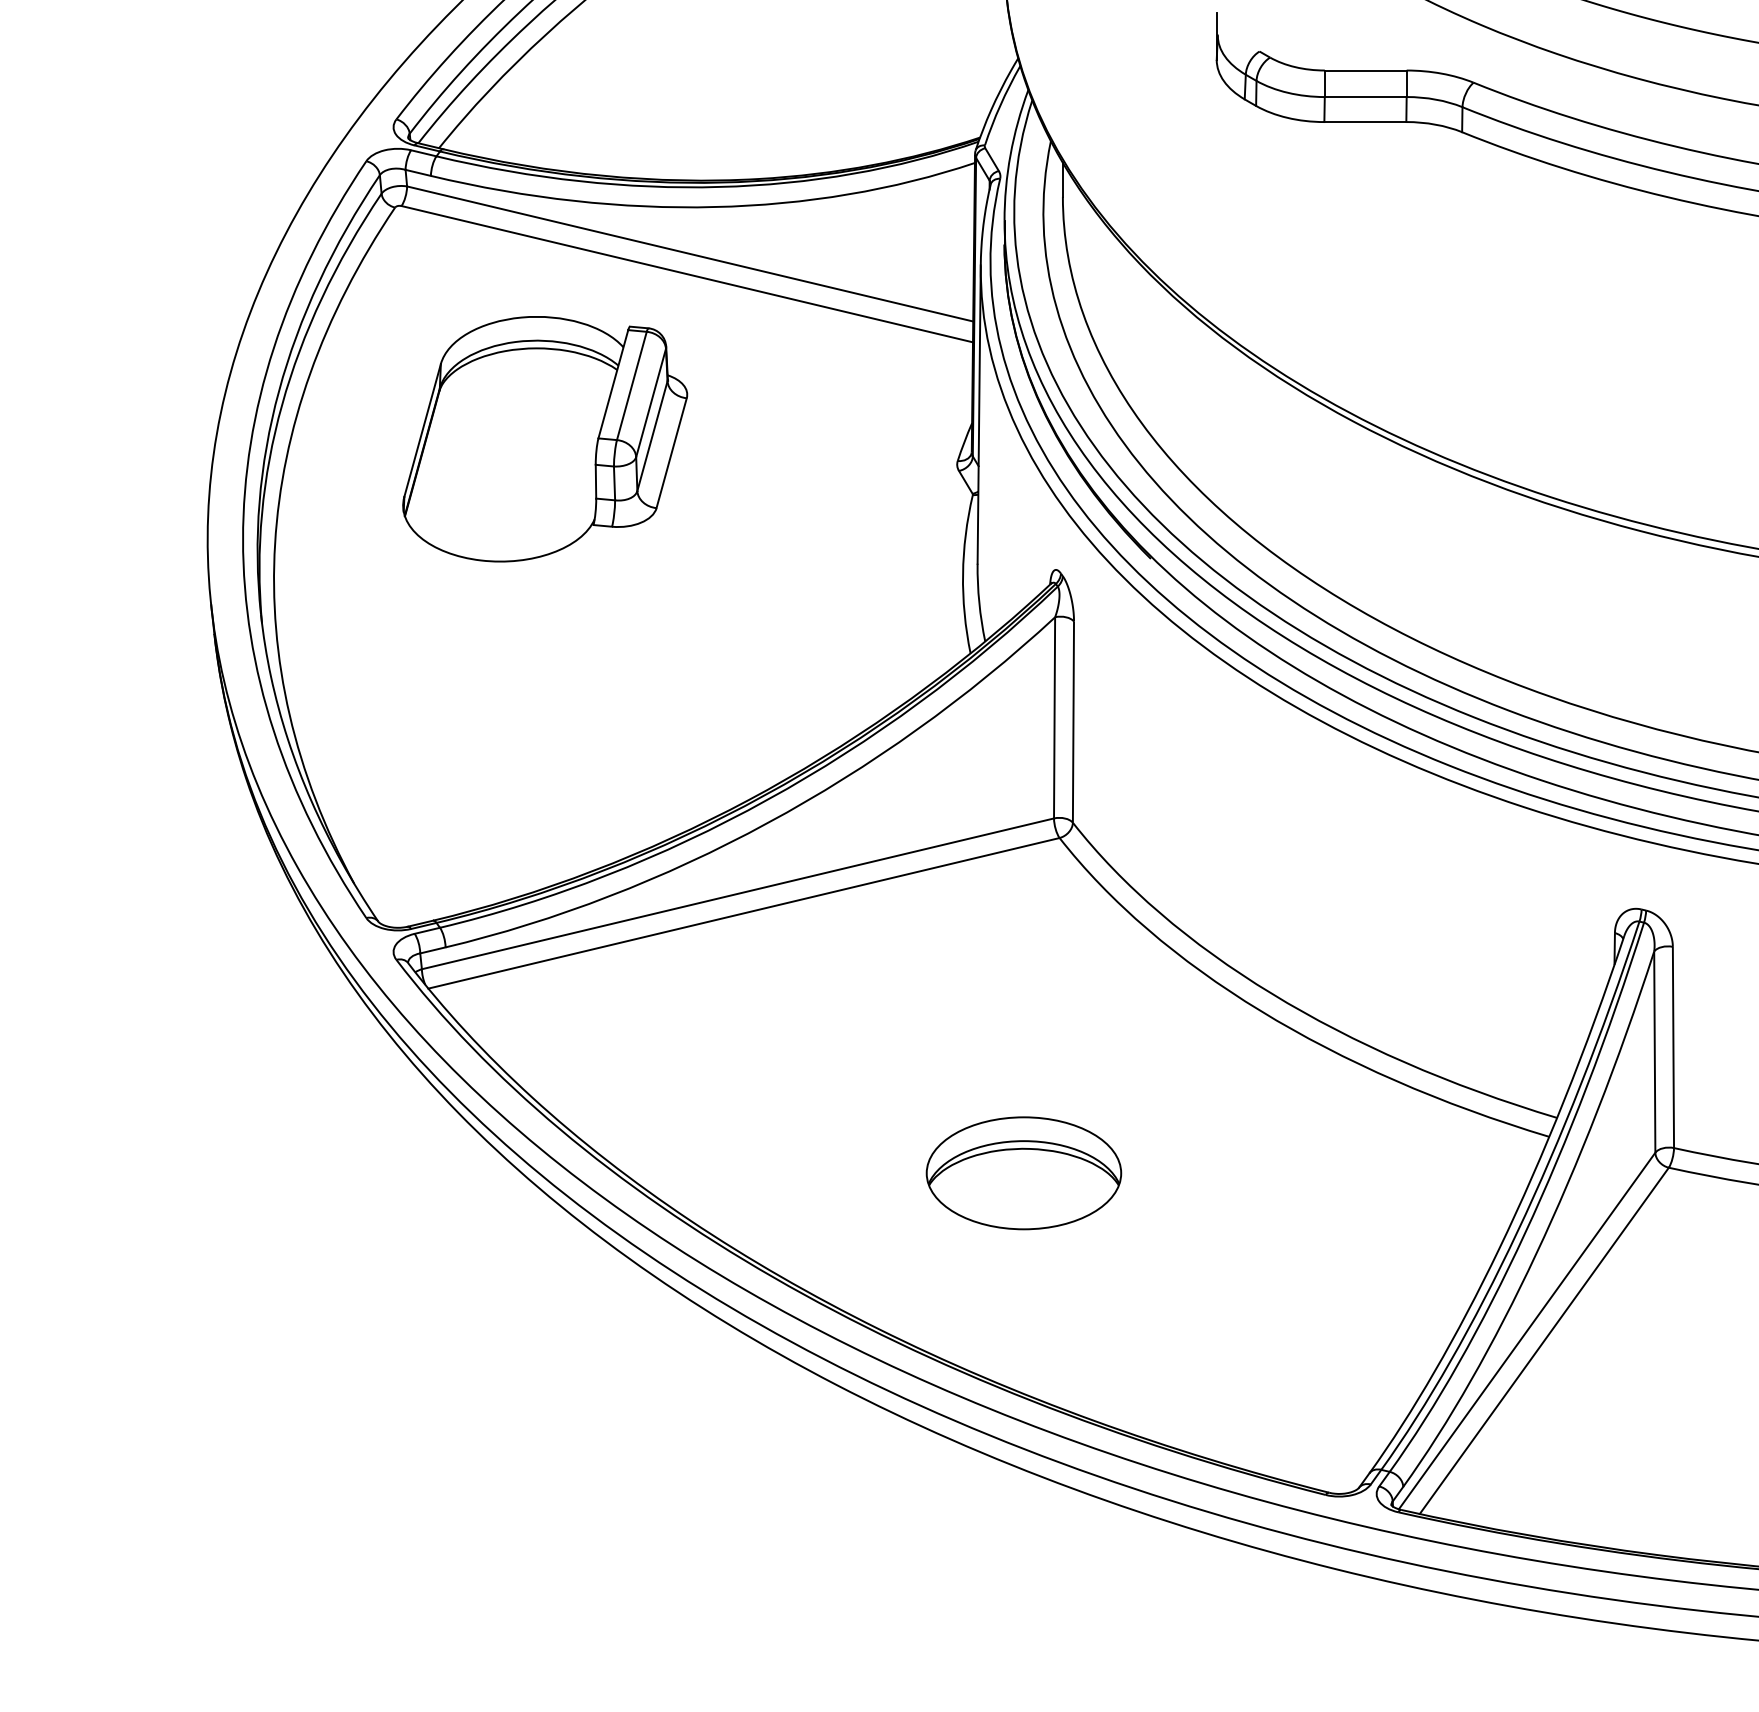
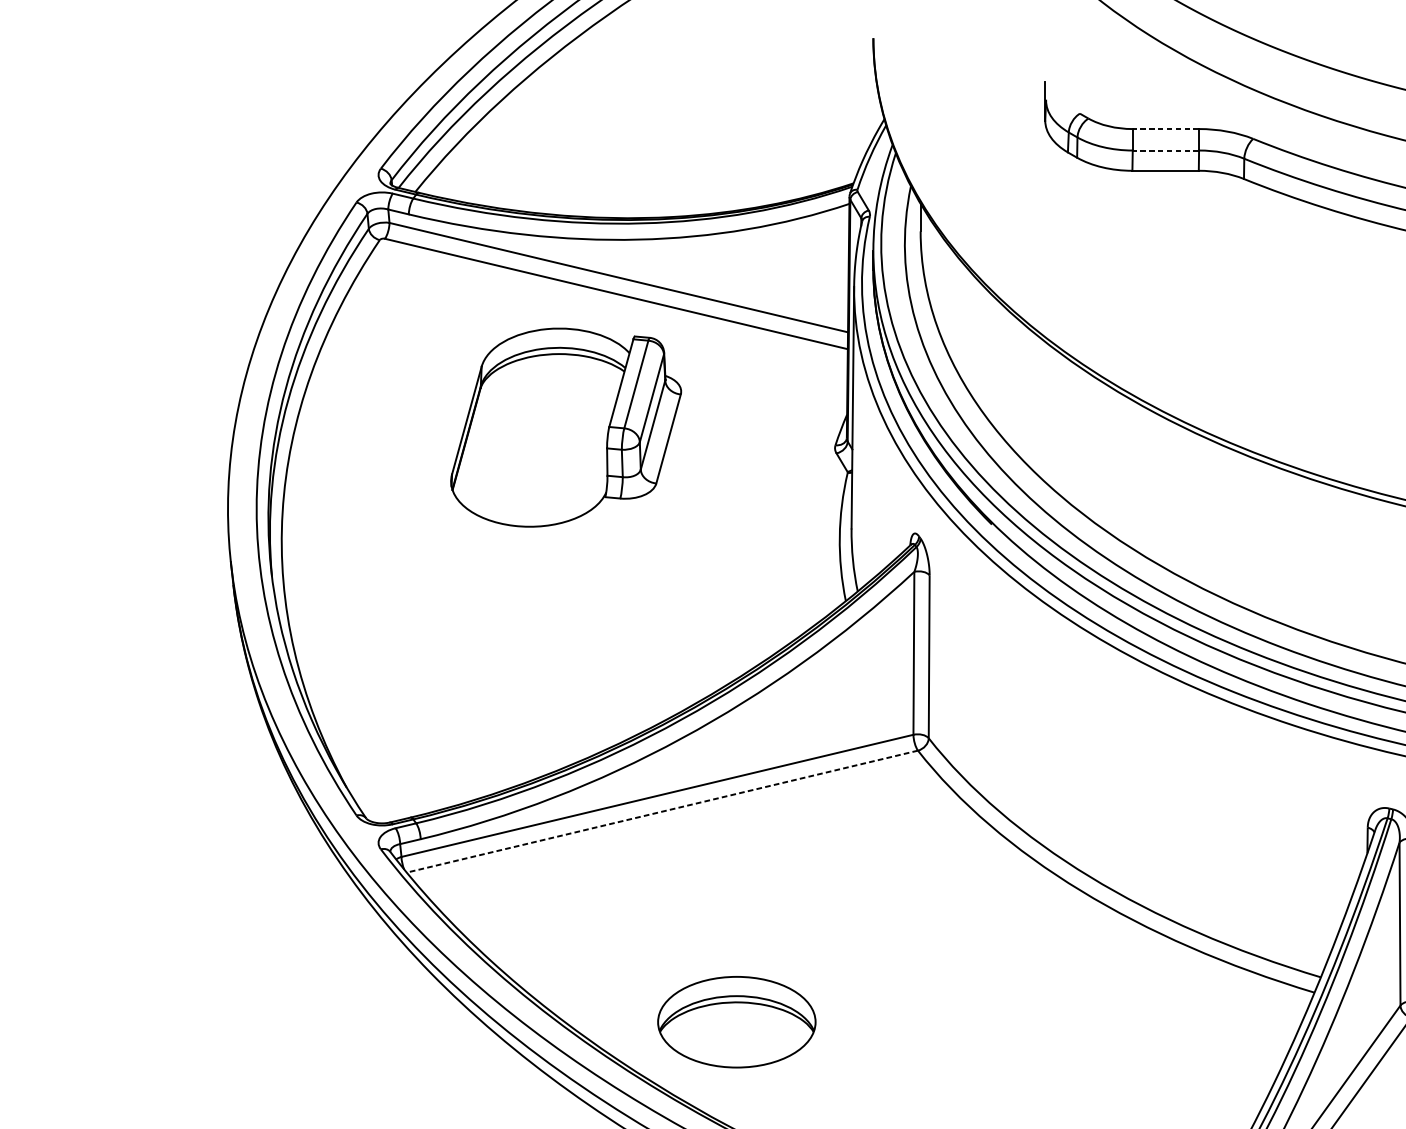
line: (1365, 70) -> (1165, 129), solid -> dashed
line: (1365, 97) -> (1165, 150), solid -> dashed
part: (545, 439) -> (566, 427), moved
line: (743, 913) -> (661, 811), solid -> dashed
part: (1023, 1173) -> (736, 1022), moved

